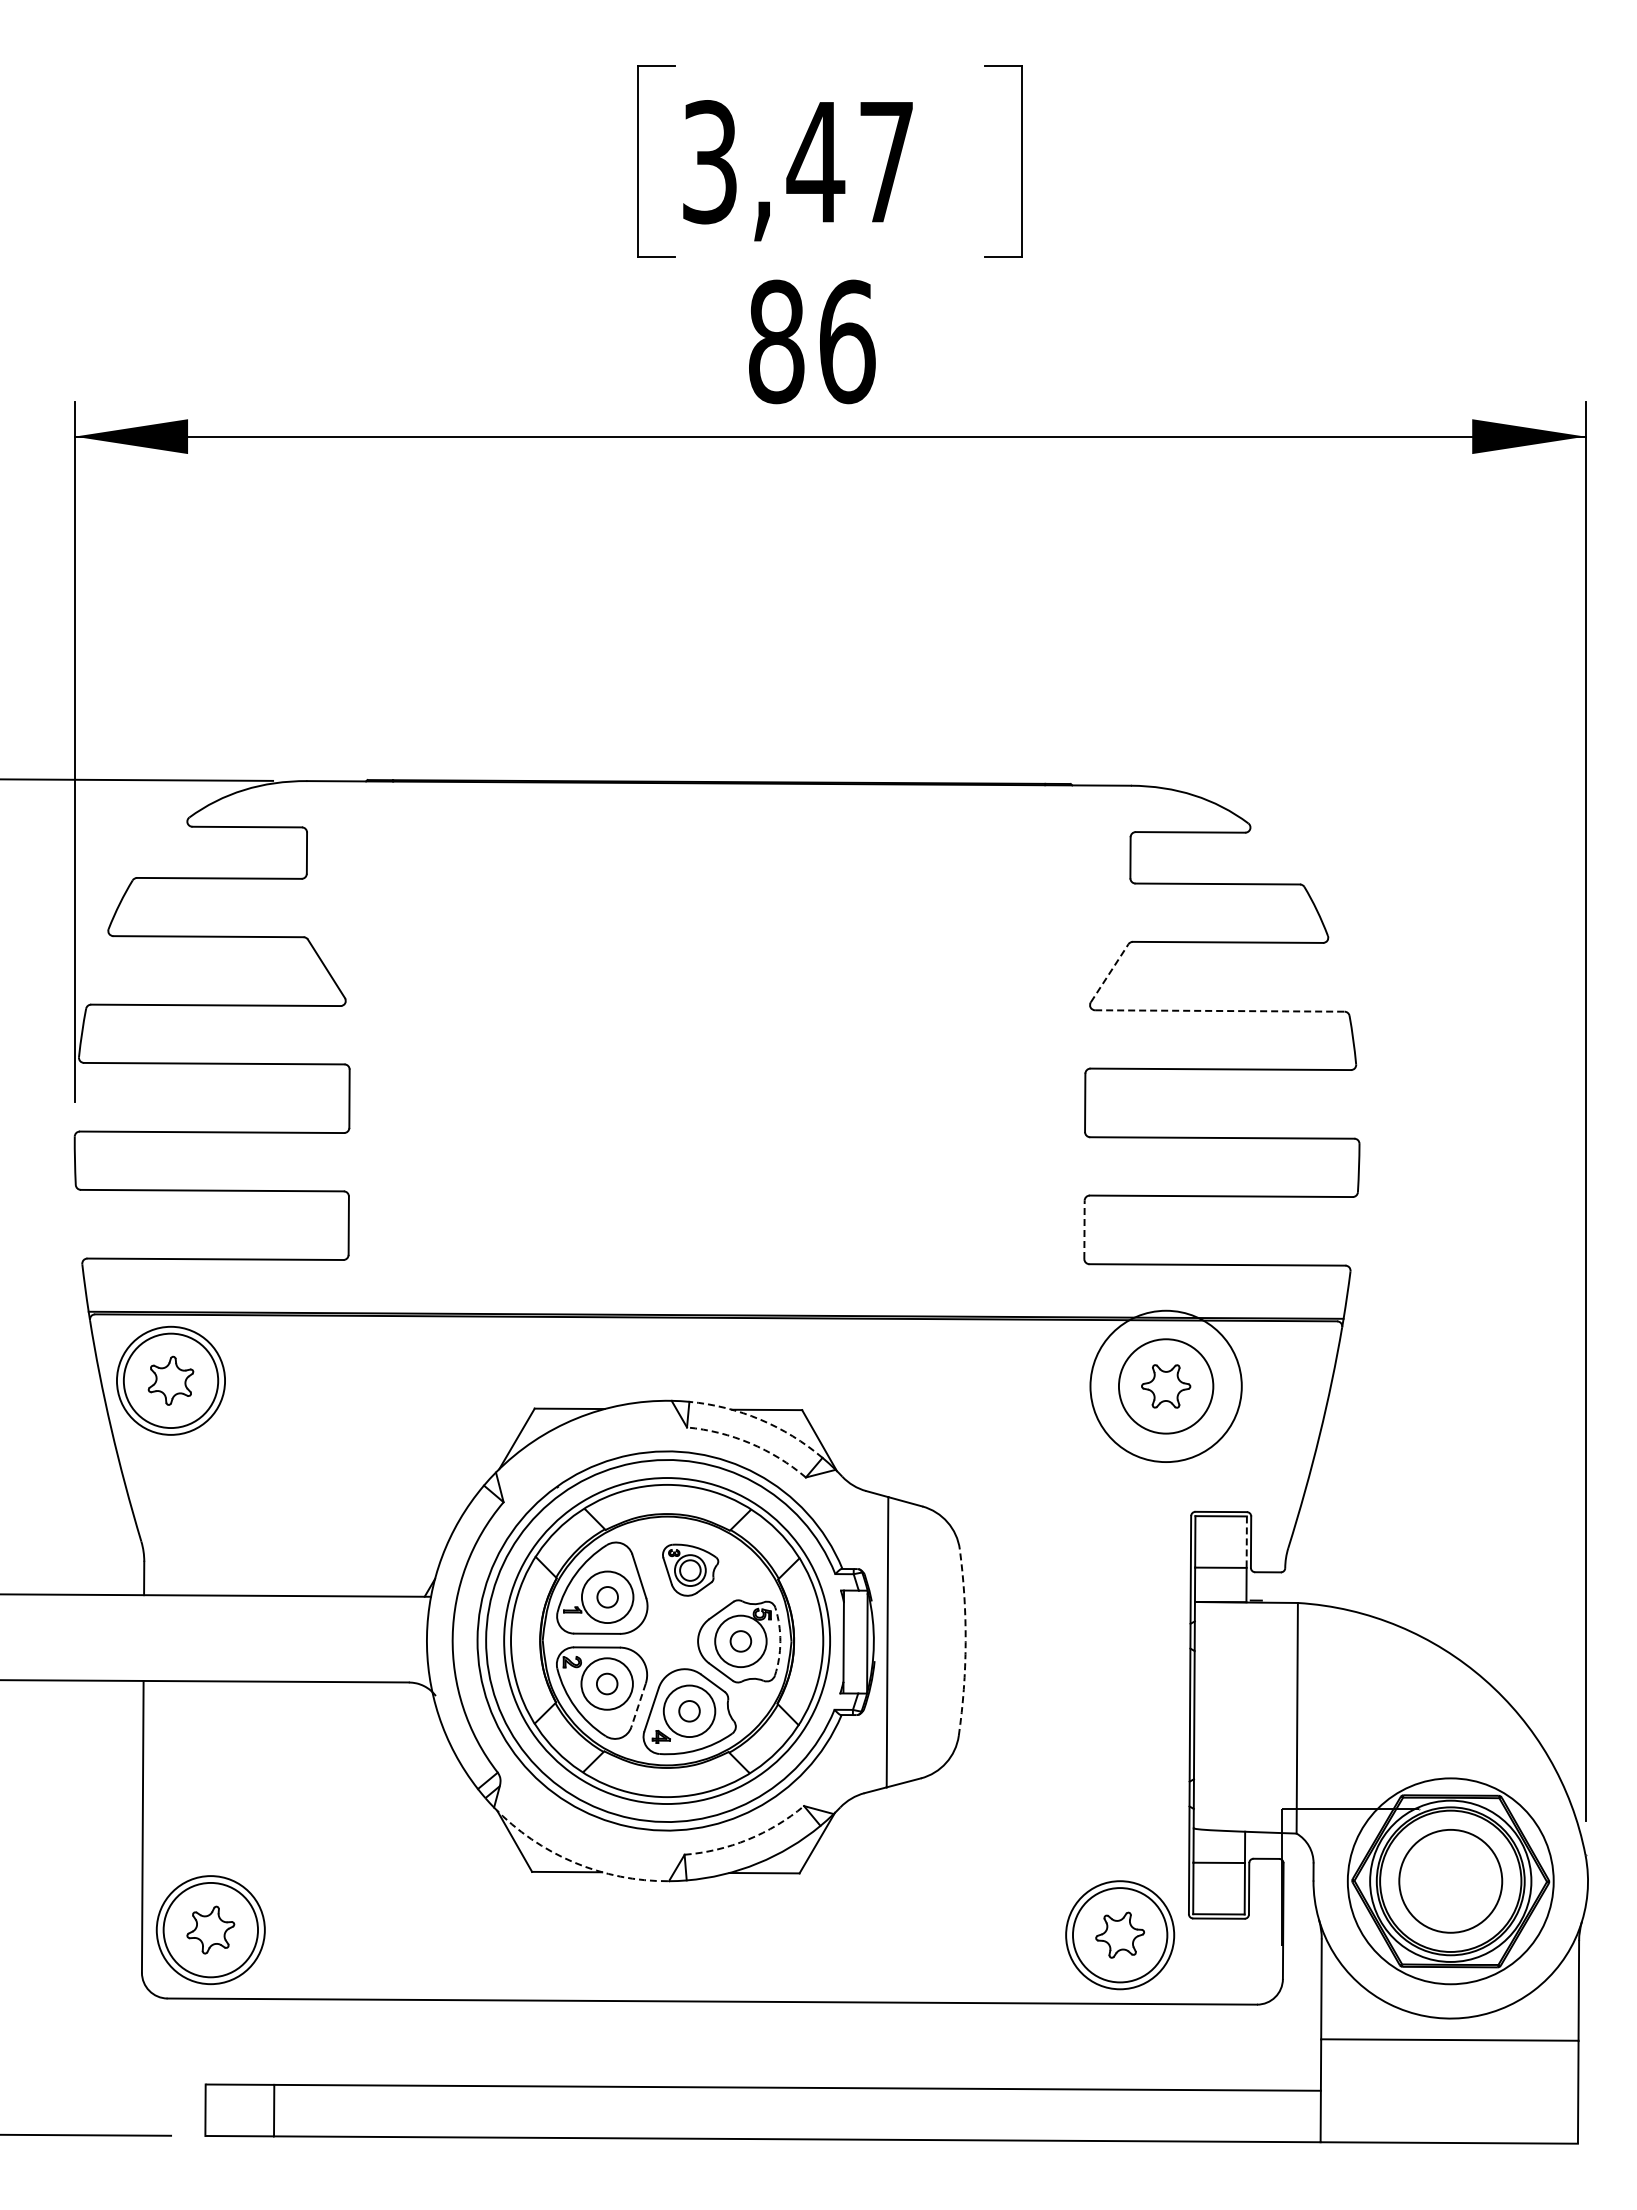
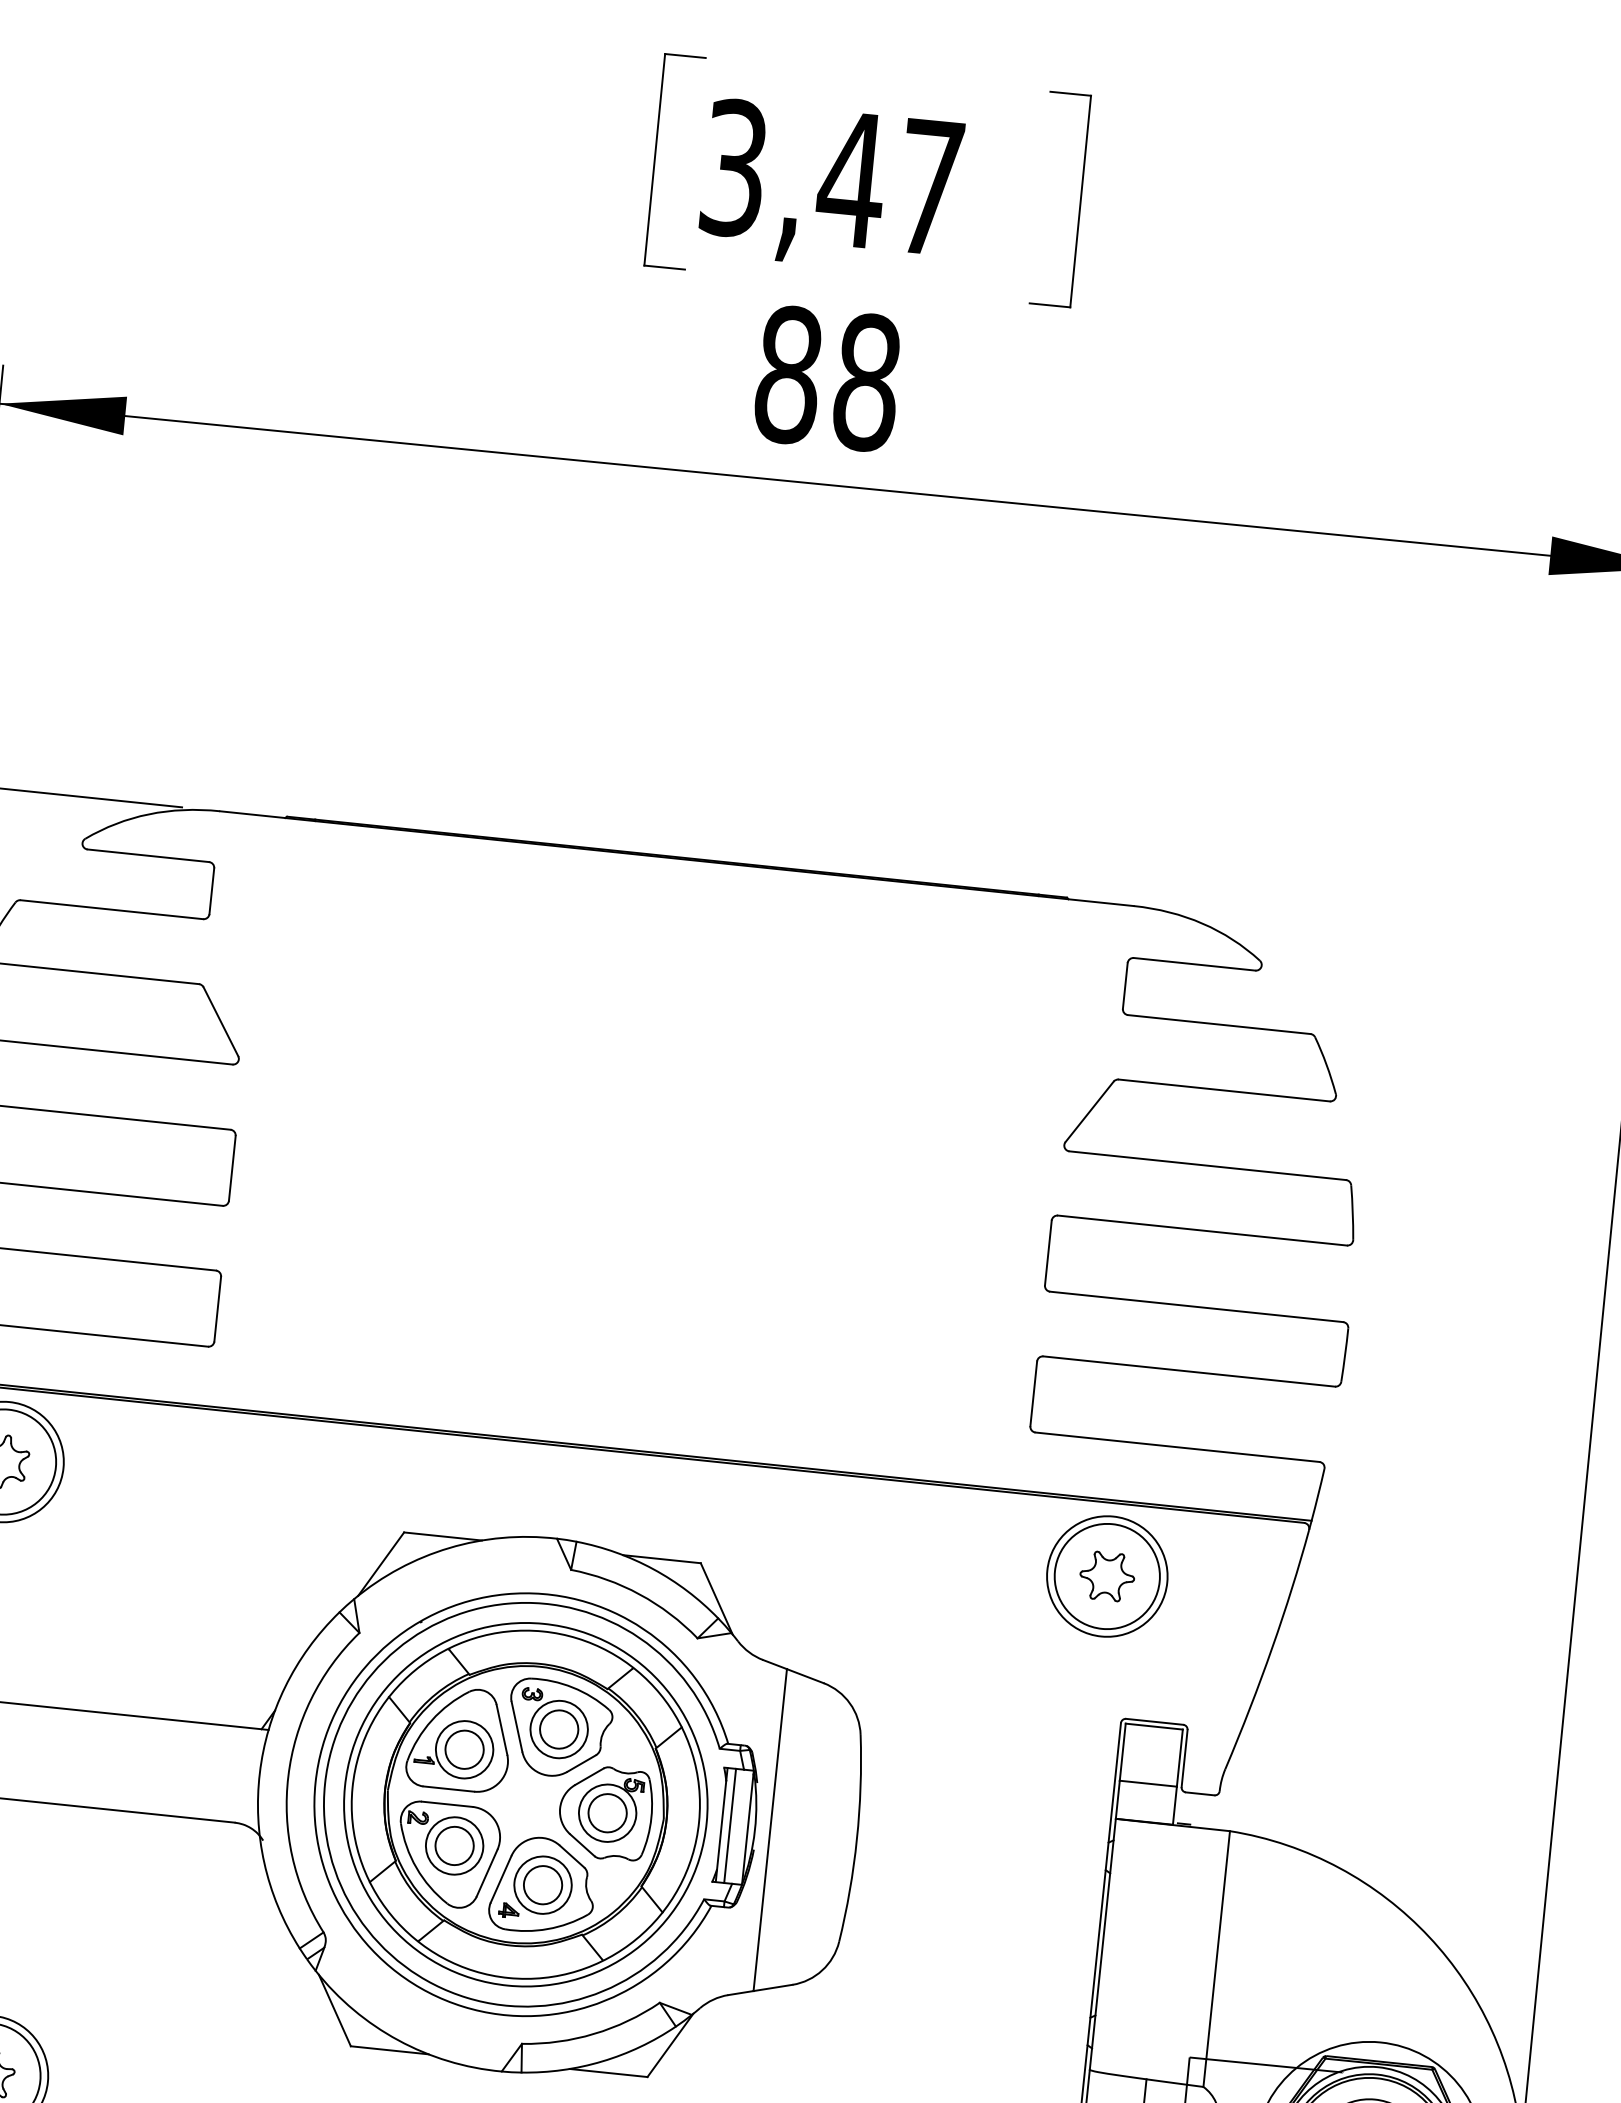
text: (847, 341) -> (867, 382), 86 -> 88
line: (1109, 973) -> (1089, 1112), dashed -> solid
line: (1219, 1011) -> (1207, 1166), dashed -> solid
line: (1084, 1229) -> (1033, 1393), dashed -> solid
circle: (1166, 1386) -> (1107, 1576), size x0.71
arc: (760, 1419) -> (653, 1569), dashed -> solid
arc: (750, 1443) -> (639, 1594), dashed -> solid
line: (1246, 1542) -> (1179, 1758), dashed -> solid
part: (690, 1569) -> (559, 1727), size x1.67
circle: (607, 1597) -> (464, 1749), size x1.67
circle: (740, 1641) -> (607, 1813), size x1.67
arc: (780, 1641) -> (651, 1817), dashed -> solid
line: (851, 1641) -> (730, 1825), added
arc: (965, 1642) -> (856, 1838), dashed -> solid
circle: (607, 1683) -> (455, 1845), size x1.67
line: (638, 1705) -> (487, 1873), dashed -> solid
circle: (689, 1711) -> (542, 1885), size x1.67
arc: (748, 1839) -> (594, 2033), dashed -> solid
arc: (573, 1862) -> (397, 2040), dashed -> solid

